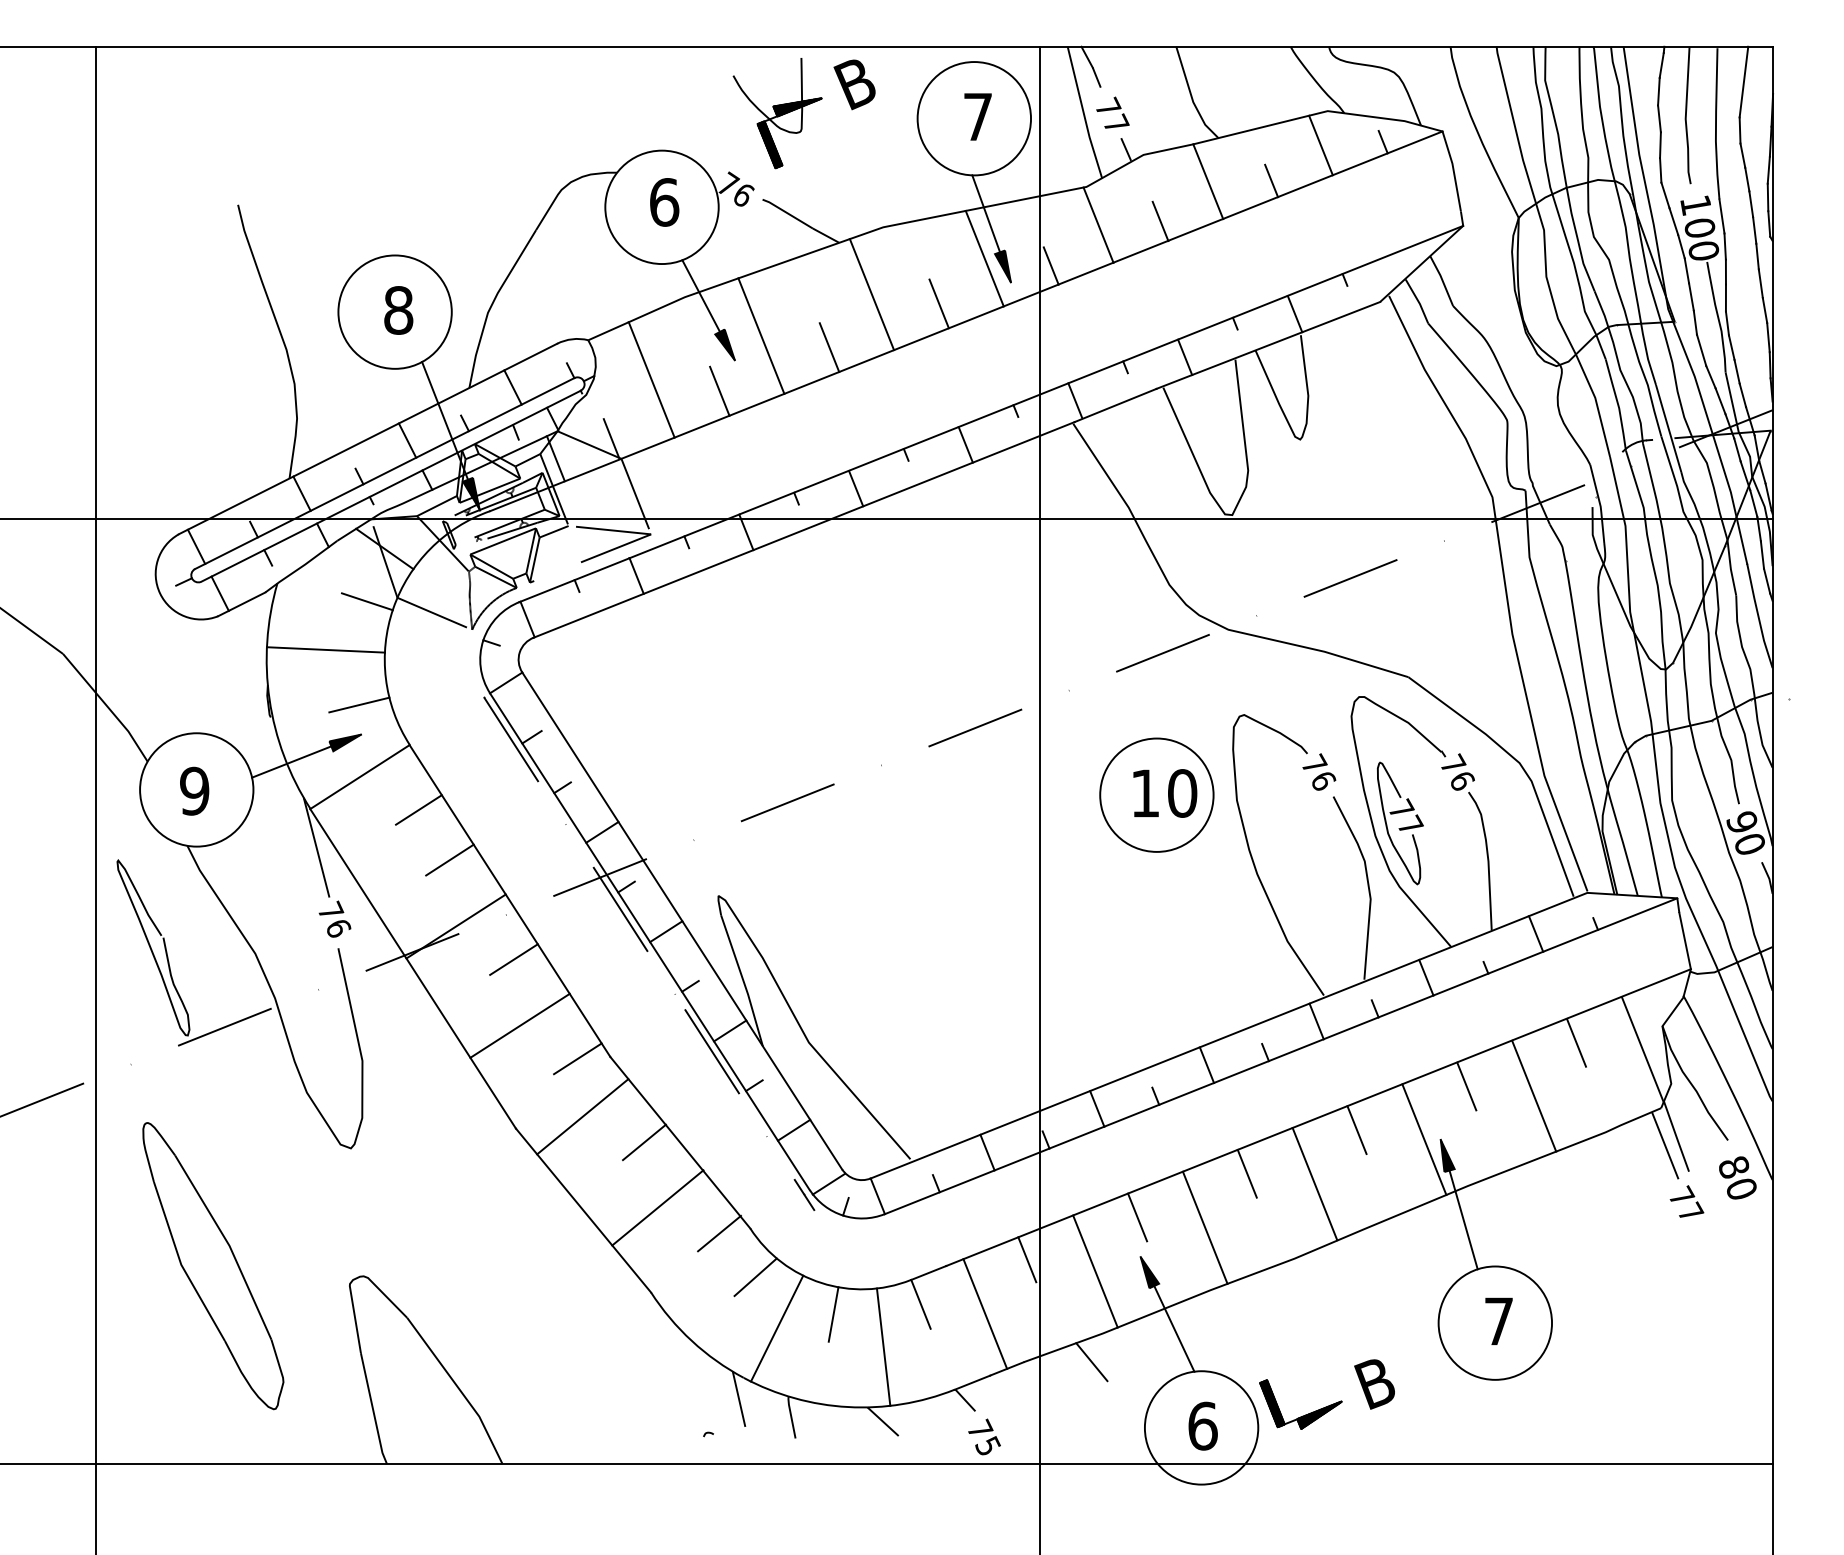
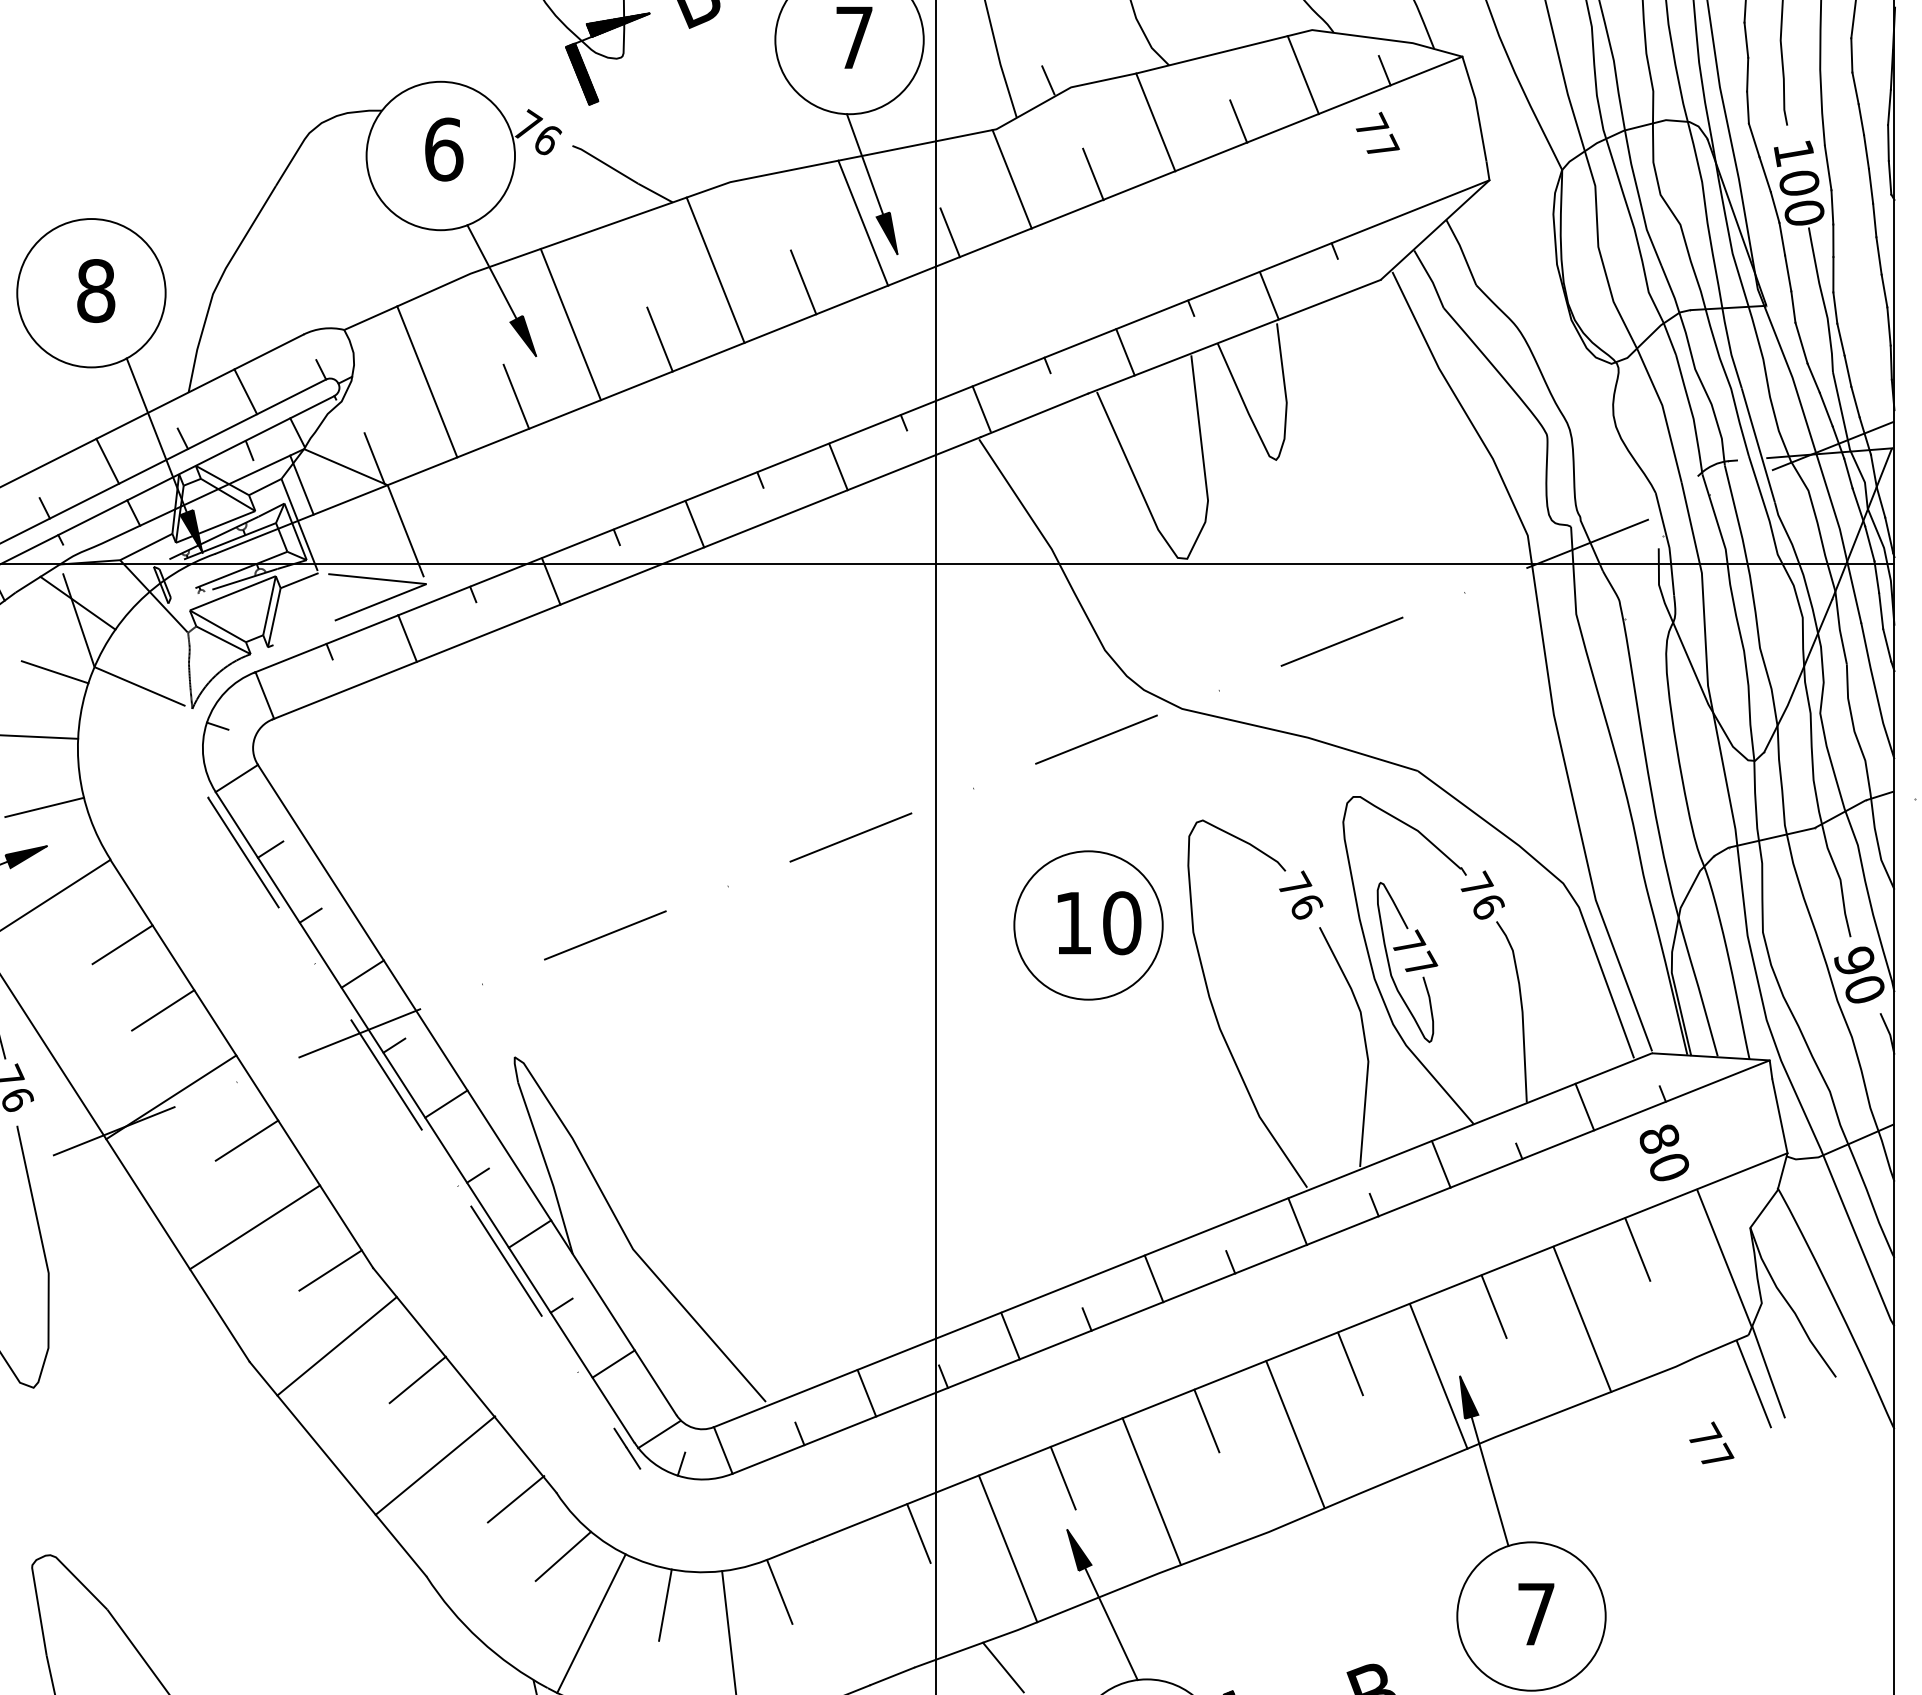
text: (1112, 112) -> (1377, 132), moved
text: (1737, 1177) -> (1663, 1152), moved
text: (1686, 1201) -> (1711, 1442), moved
line: (985, 1313) -> (864, 1603), removed

